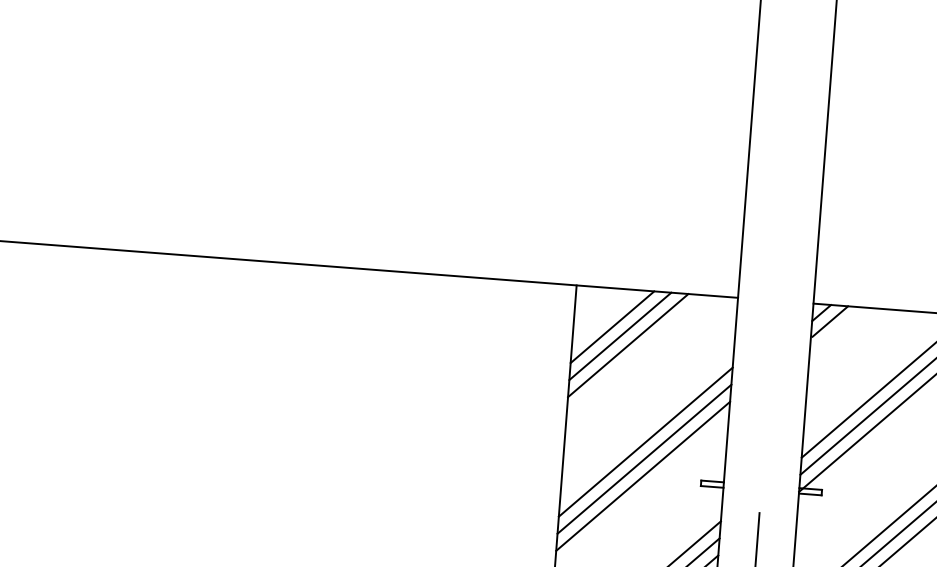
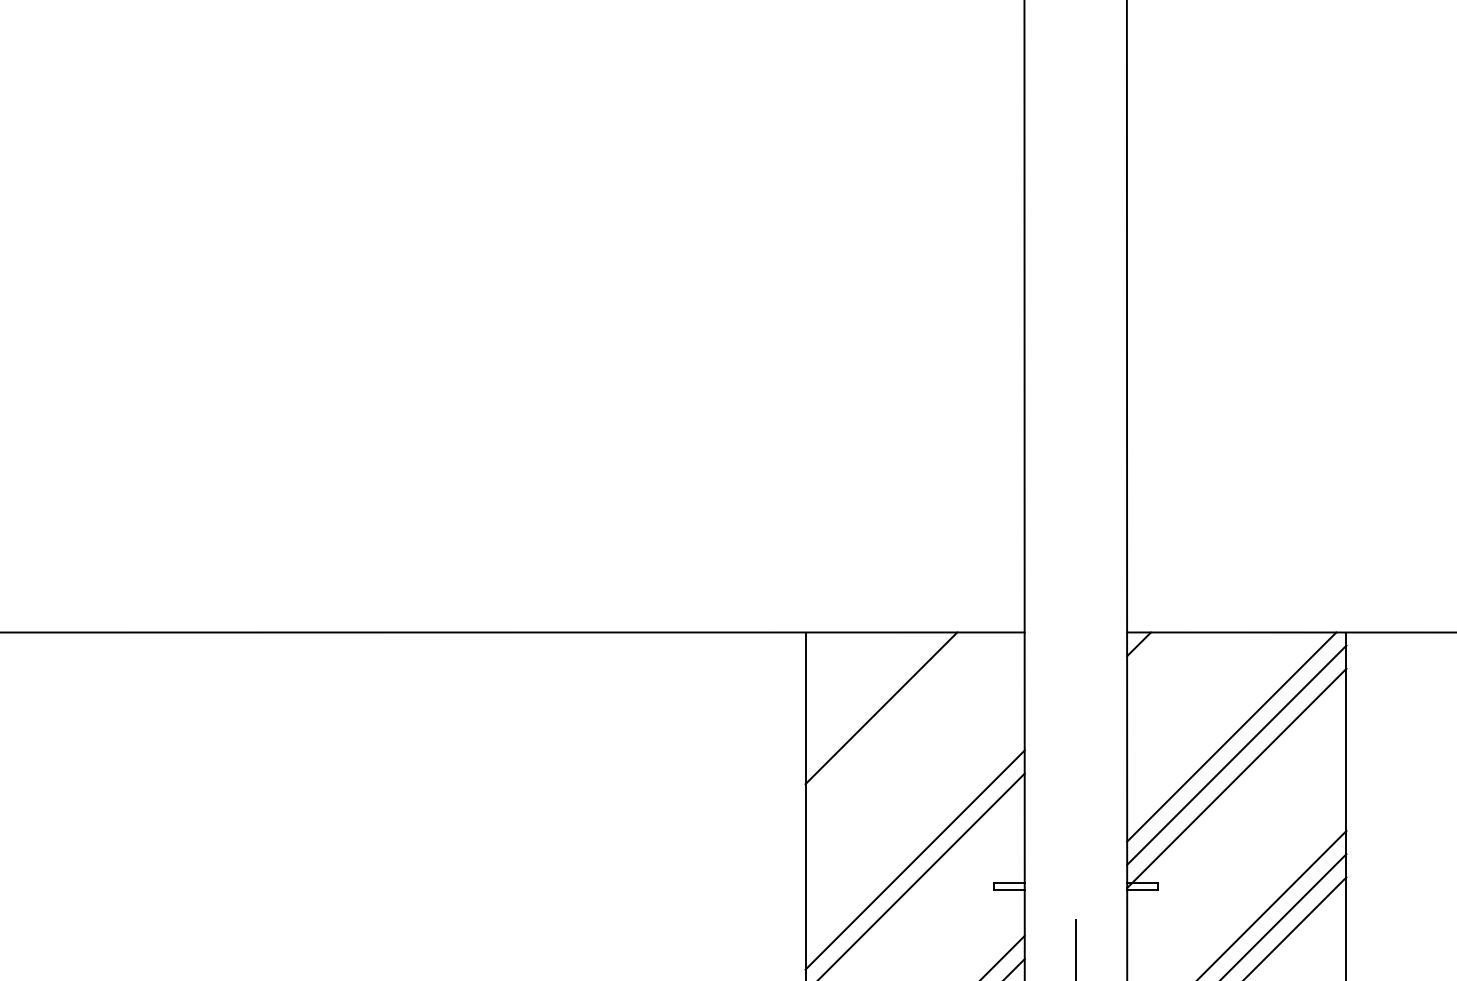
line: (830, 321) -> (1151, 654), removed
line: (611, 326) -> (857, 684), removed
line: (620, 336) -> (869, 696), removed
line: (645, 441) -> (914, 836), removed

